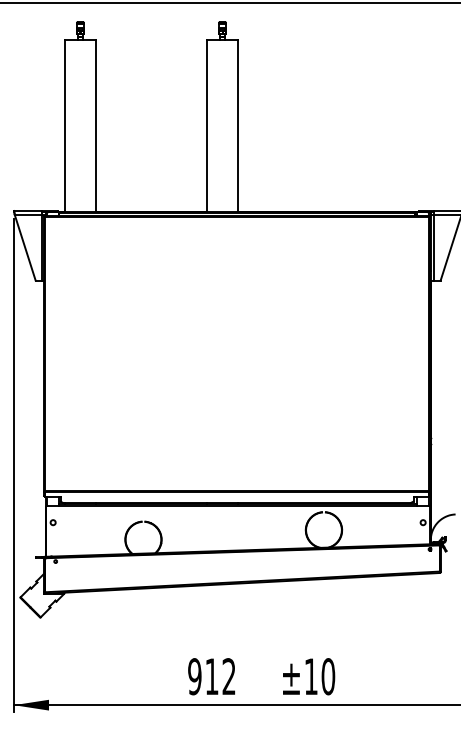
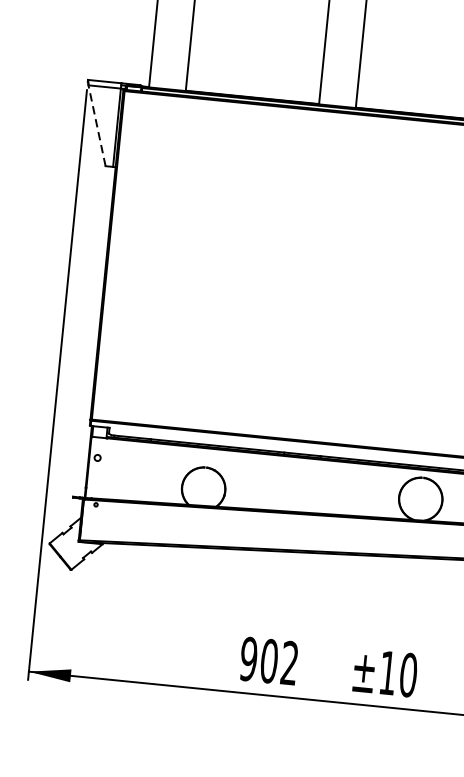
line: (25, 247) -> (97, 125), solid -> dashed
text: (211, 676) -> (268, 660), 912 -> 902

